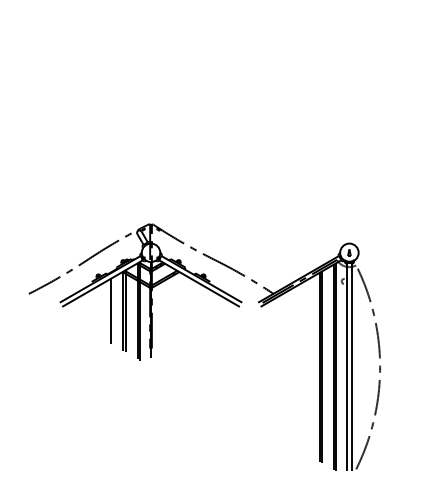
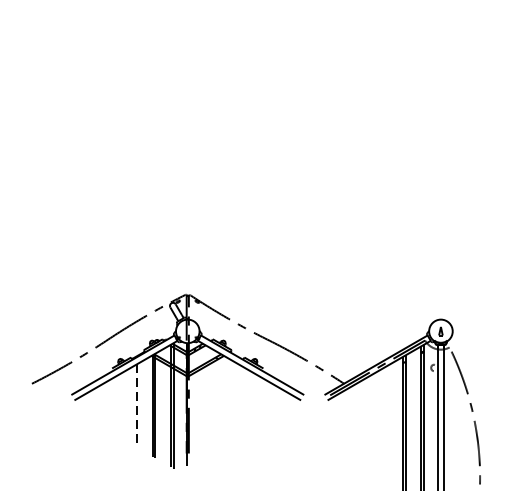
line: (111, 311) -> (137, 406), solid -> dashed

